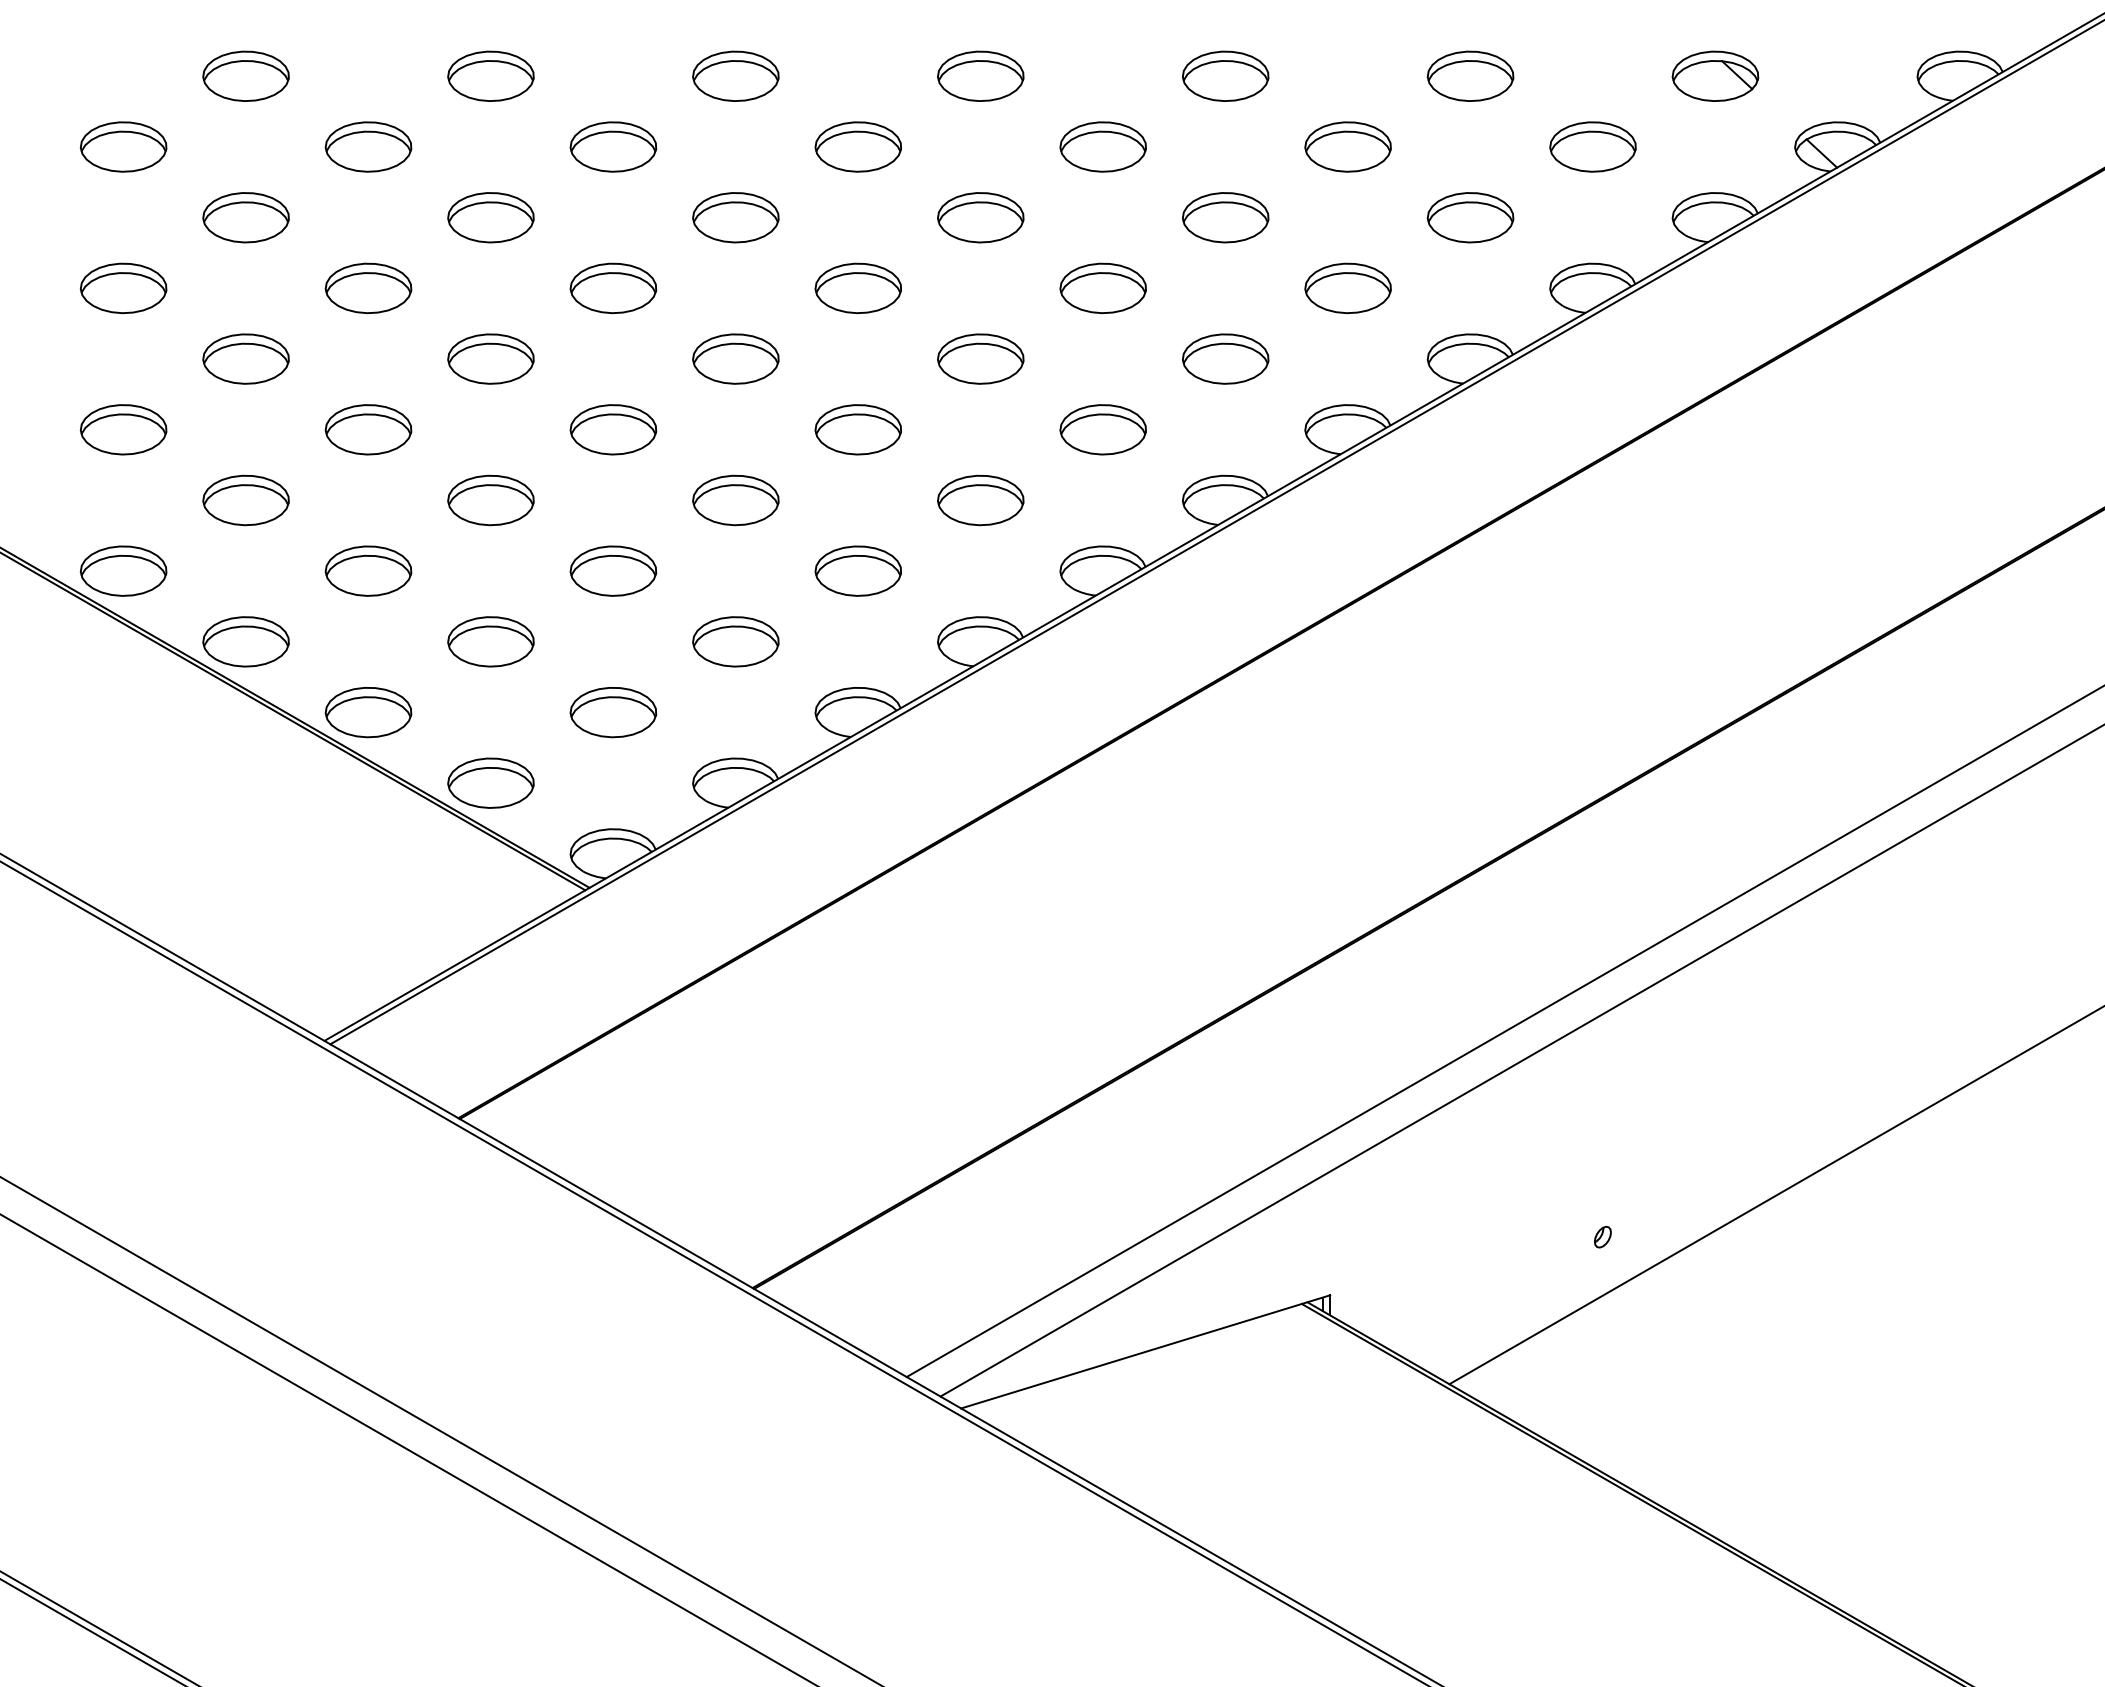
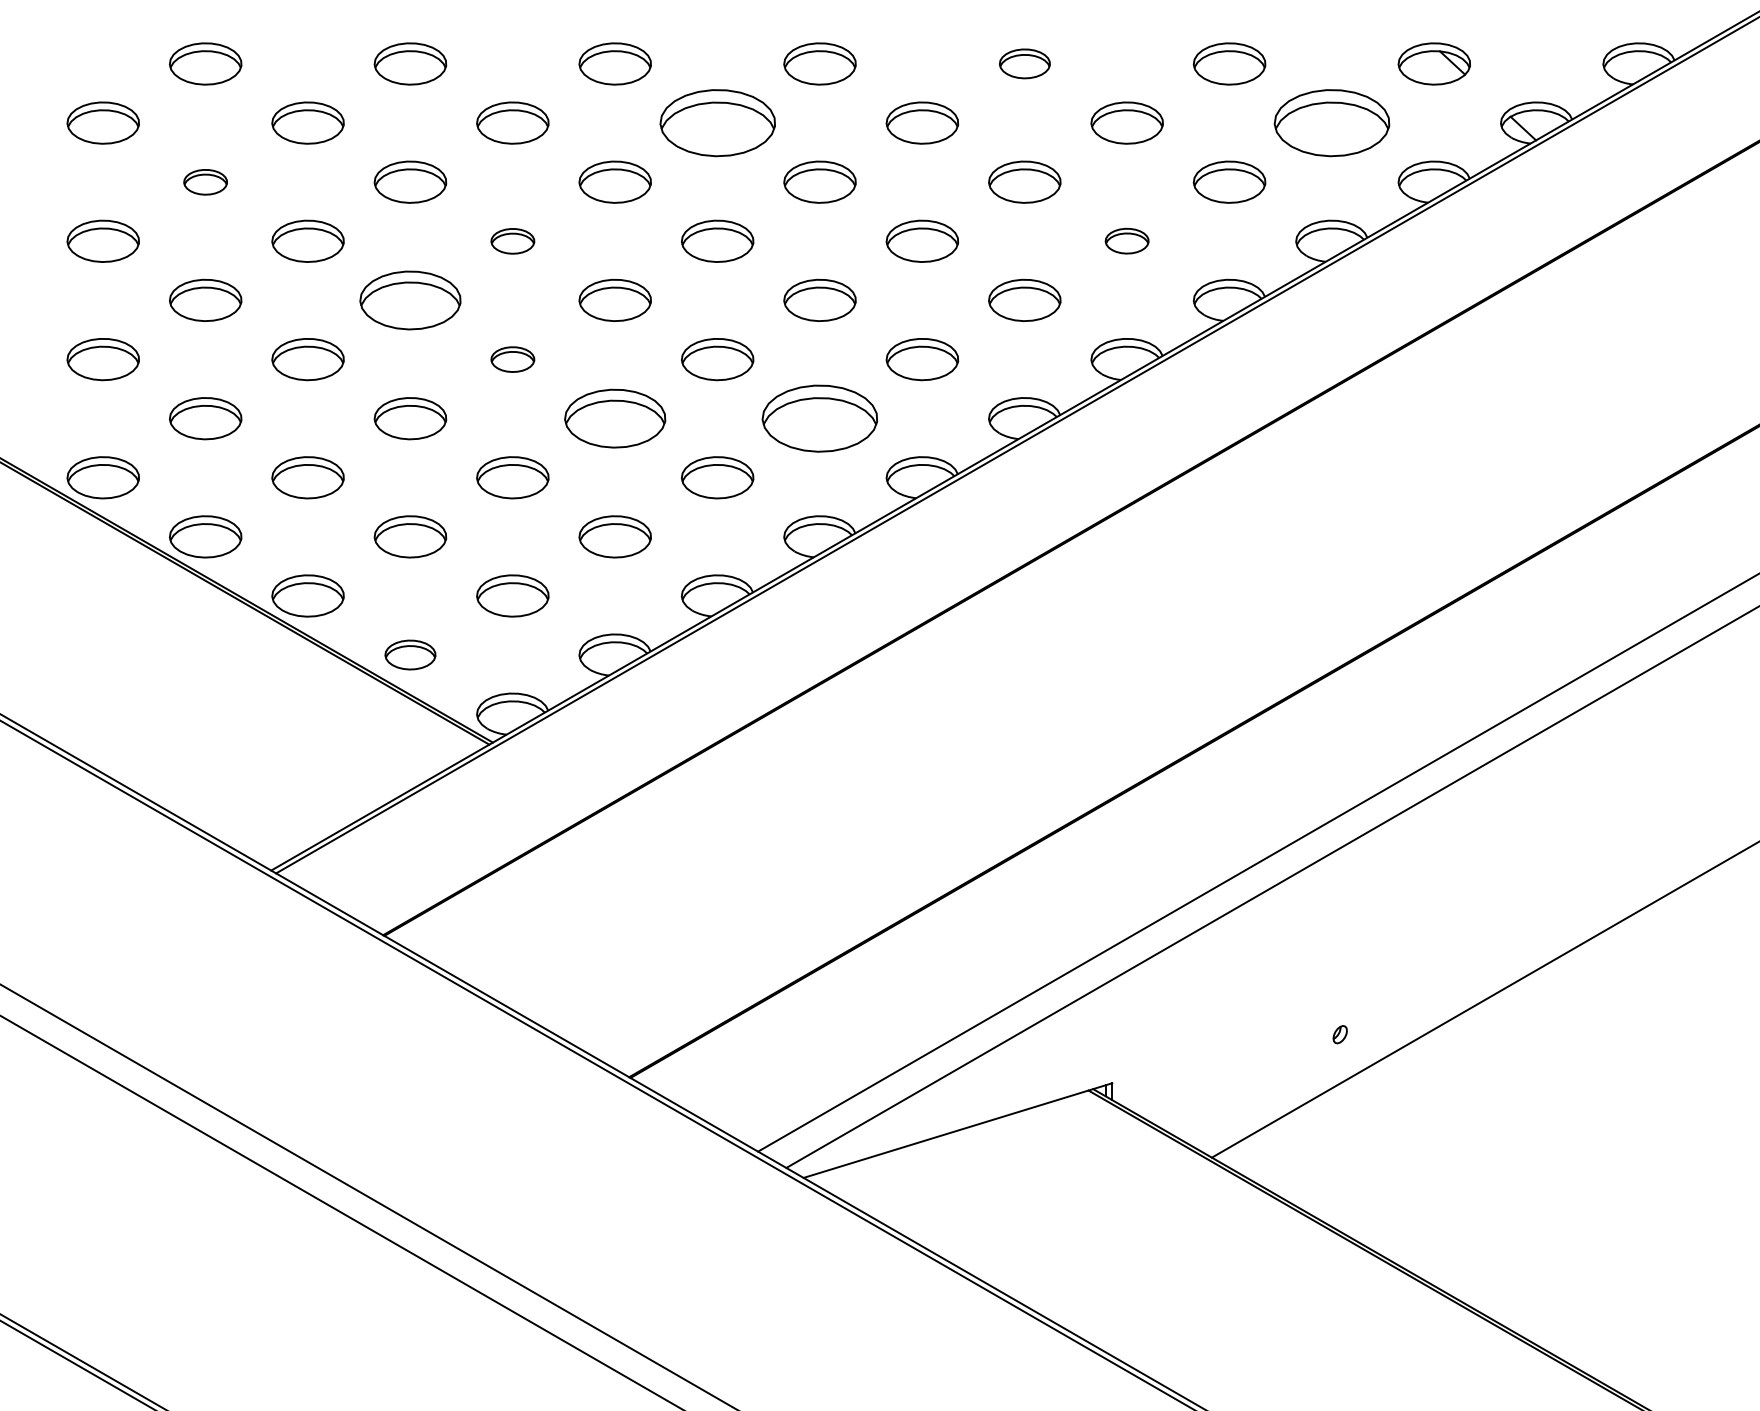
part: (1225, 75) -> (1024, 63), size x0.7
part: (857, 146) -> (716, 122), size x1.6
part: (1592, 146) -> (1331, 122), size x1.6
part: (245, 217) -> (205, 182), size x0.6
part: (1347, 287) -> (1126, 240), size x0.6
part: (613, 288) -> (512, 241), size x0.6
part: (490, 358) -> (410, 299), size x1.4
part: (613, 429) -> (512, 359), size x0.6
part: (735, 500) -> (614, 418), size x1.4
part: (980, 500) -> (819, 418), size x1.6
part: (490, 782) -> (410, 654), size x0.7

